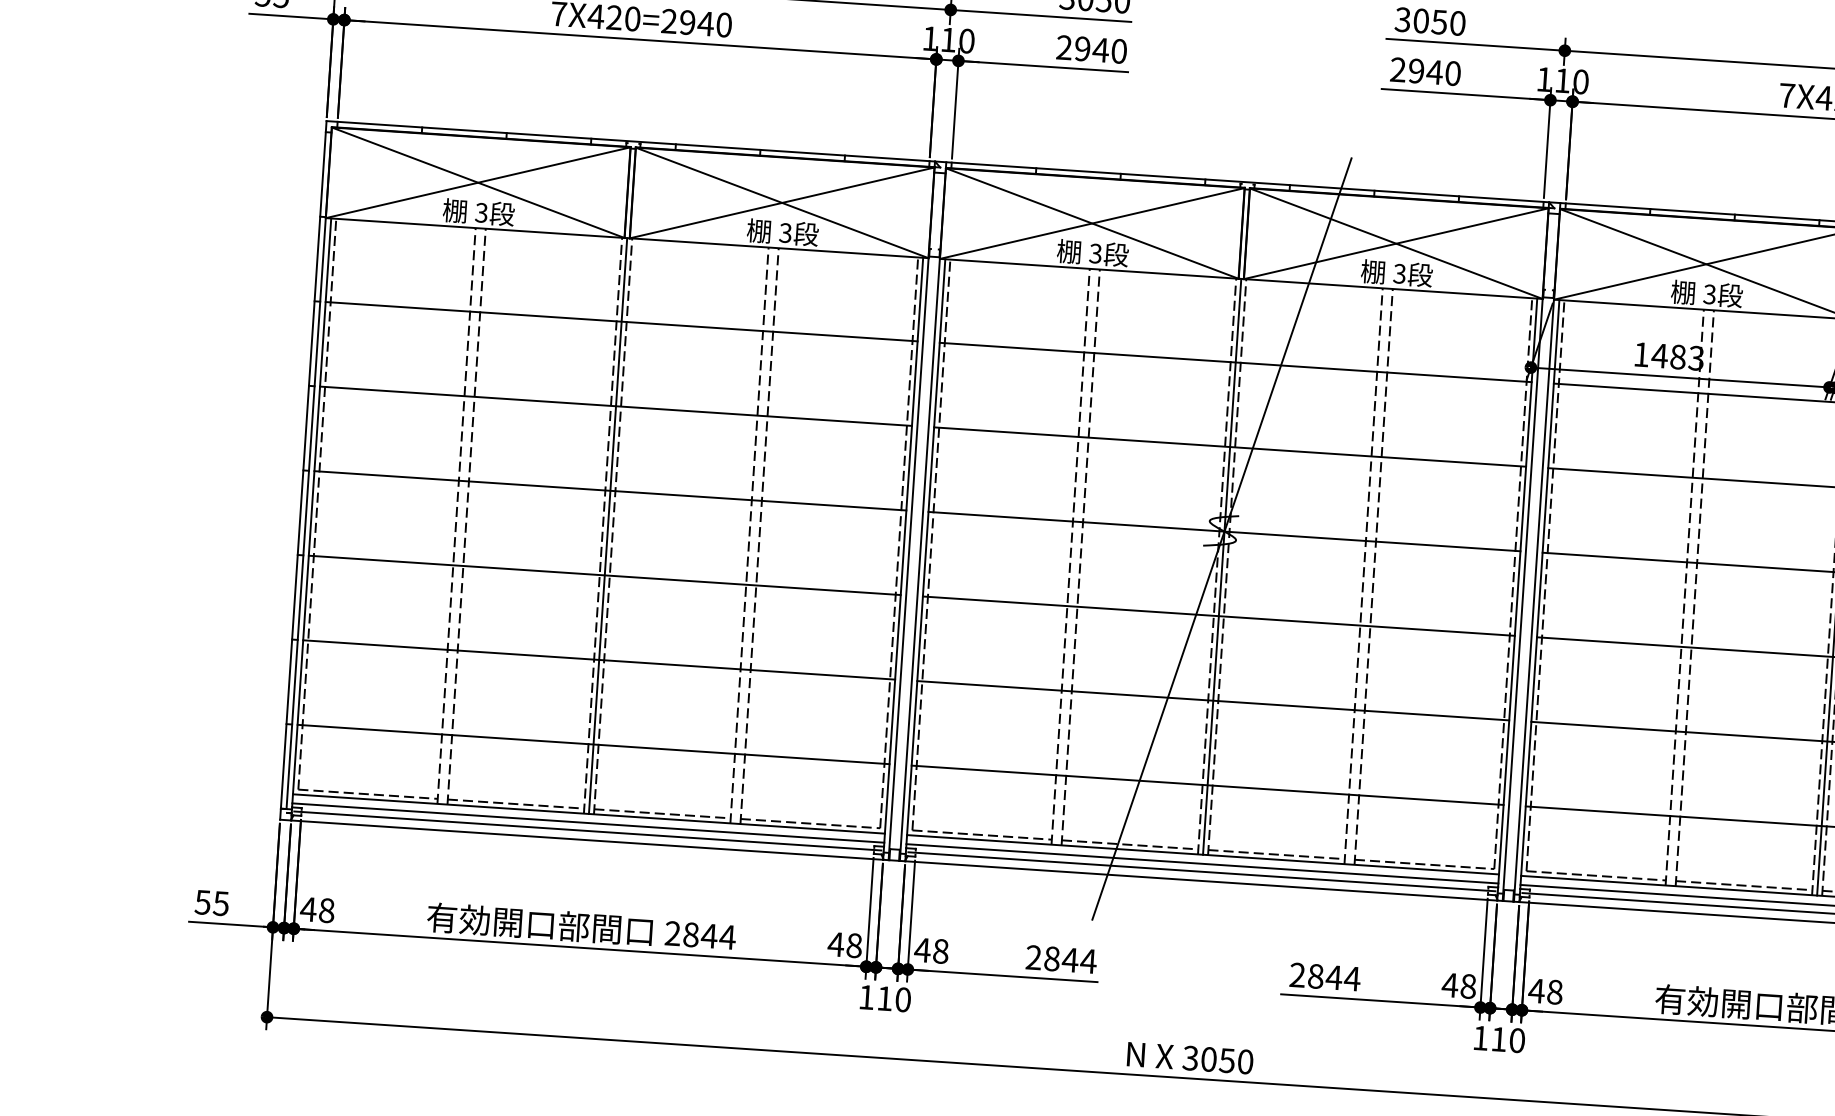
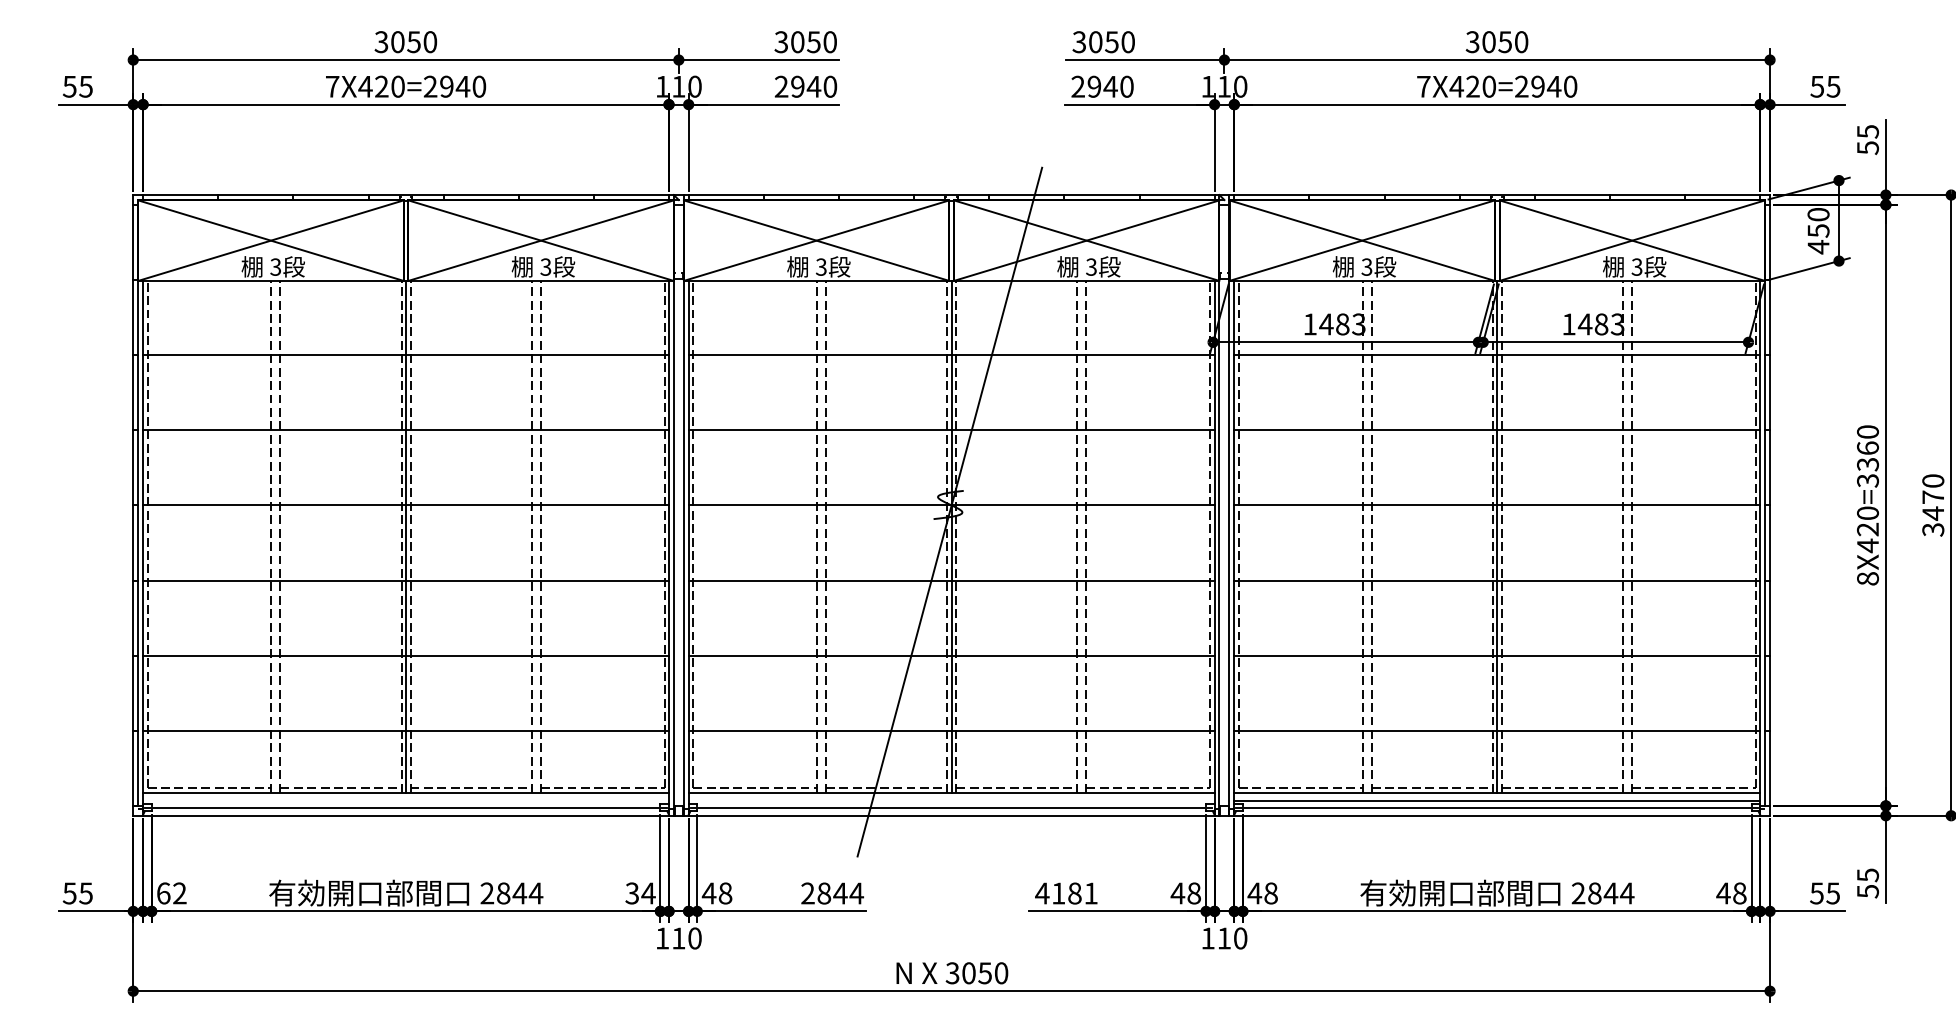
line: (588, 822) -> (406, 800), removed
line: (1202, 863) -> (951, 800), removed
text: (317, 910) -> (171, 893), 48 -> 62
text: (845, 945) -> (640, 893), 48 -> 34
text: (1324, 976) -> (1066, 893), 2844 -> 4181

